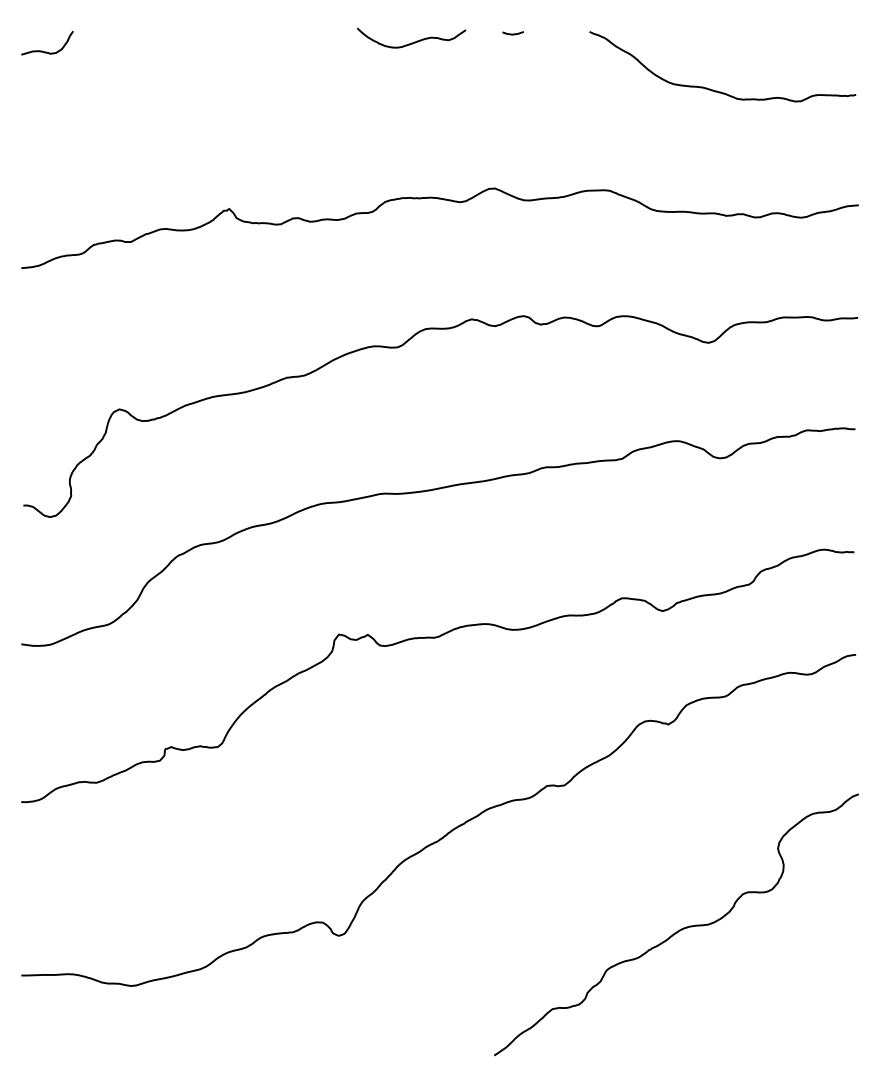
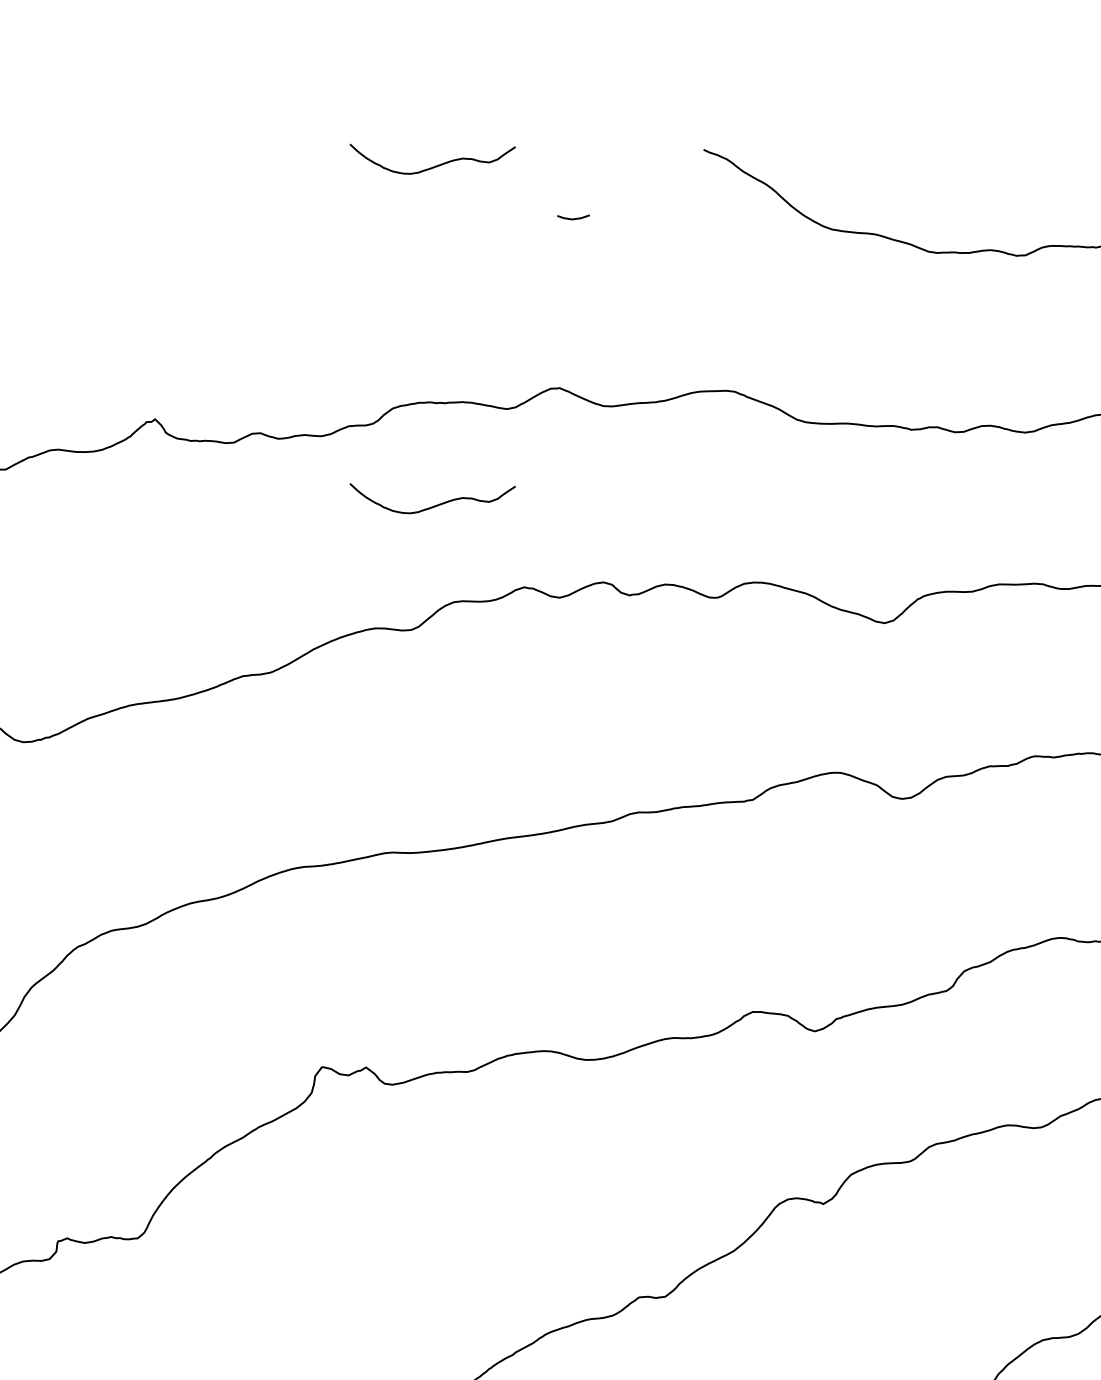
curve: (512, 33) -> (572, 217), moved
curve: (411, 265) -> (432, 505), added

